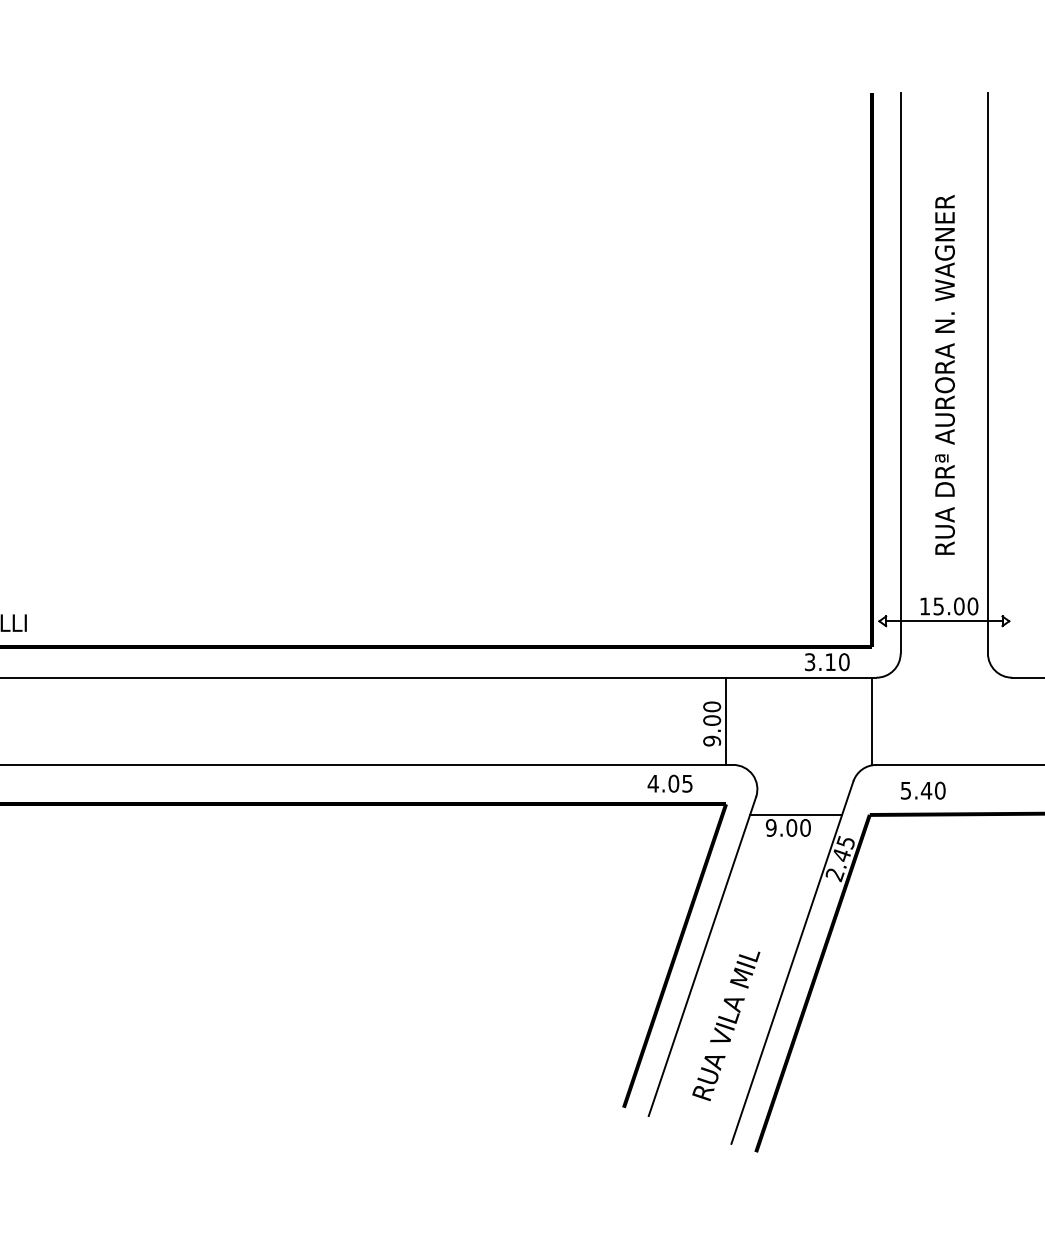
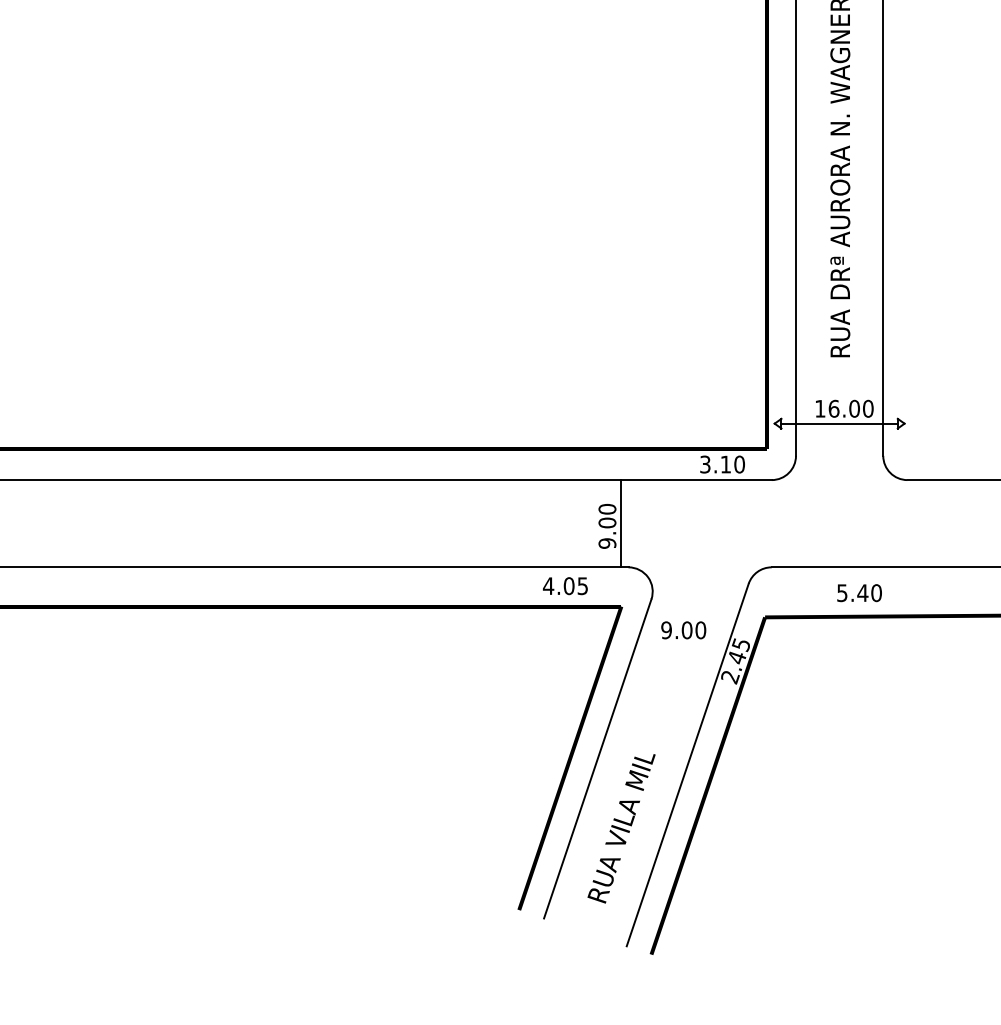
text: (938, 606) -> (833, 408), 15.00 -> 16.00
line: (871, 720) -> (766, 522), removed
text: (923, 790) -> (859, 592), moved
line: (796, 815) -> (691, 617), removed

